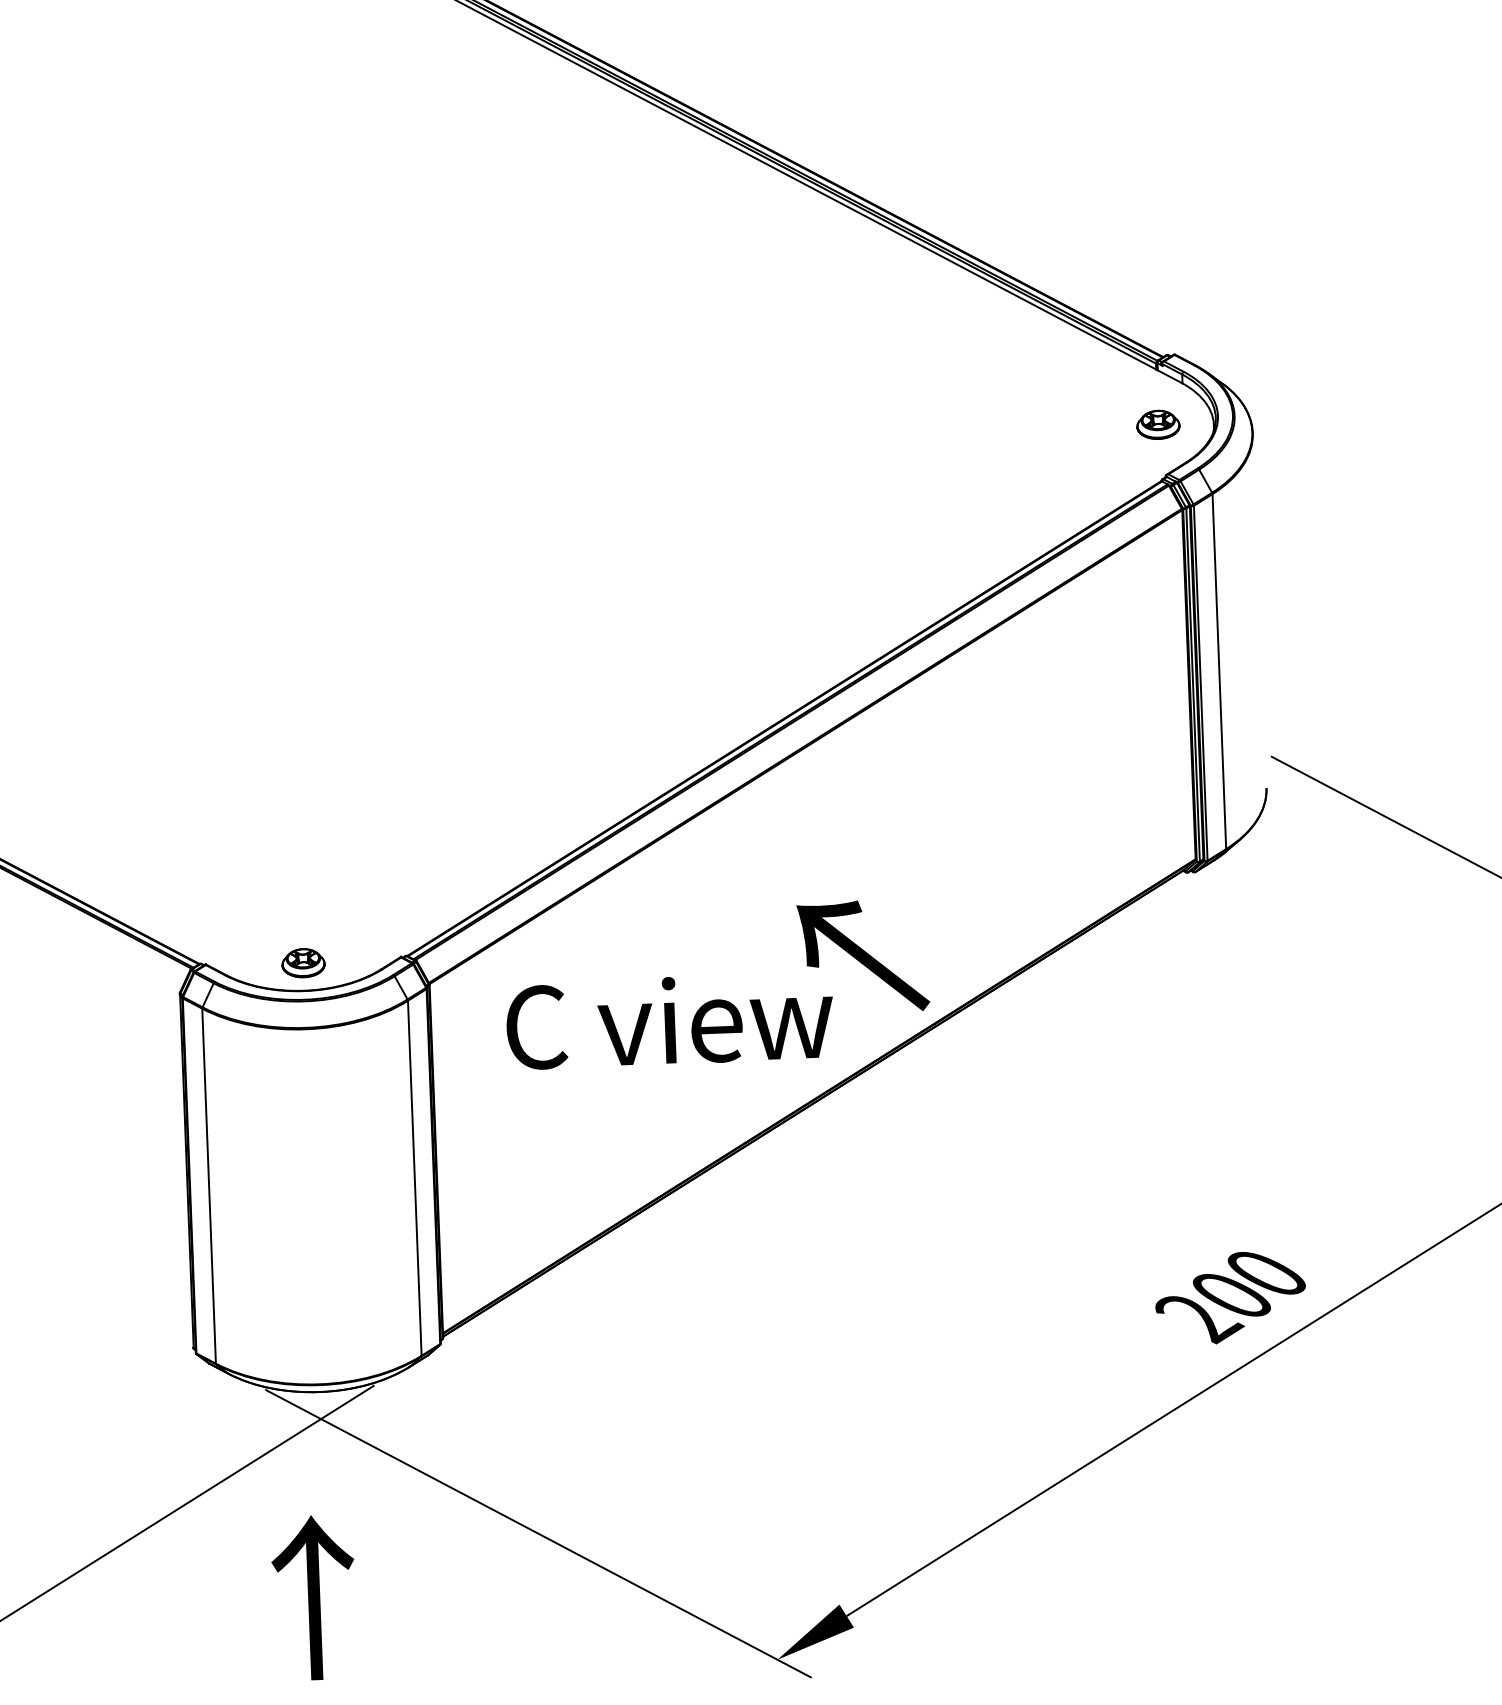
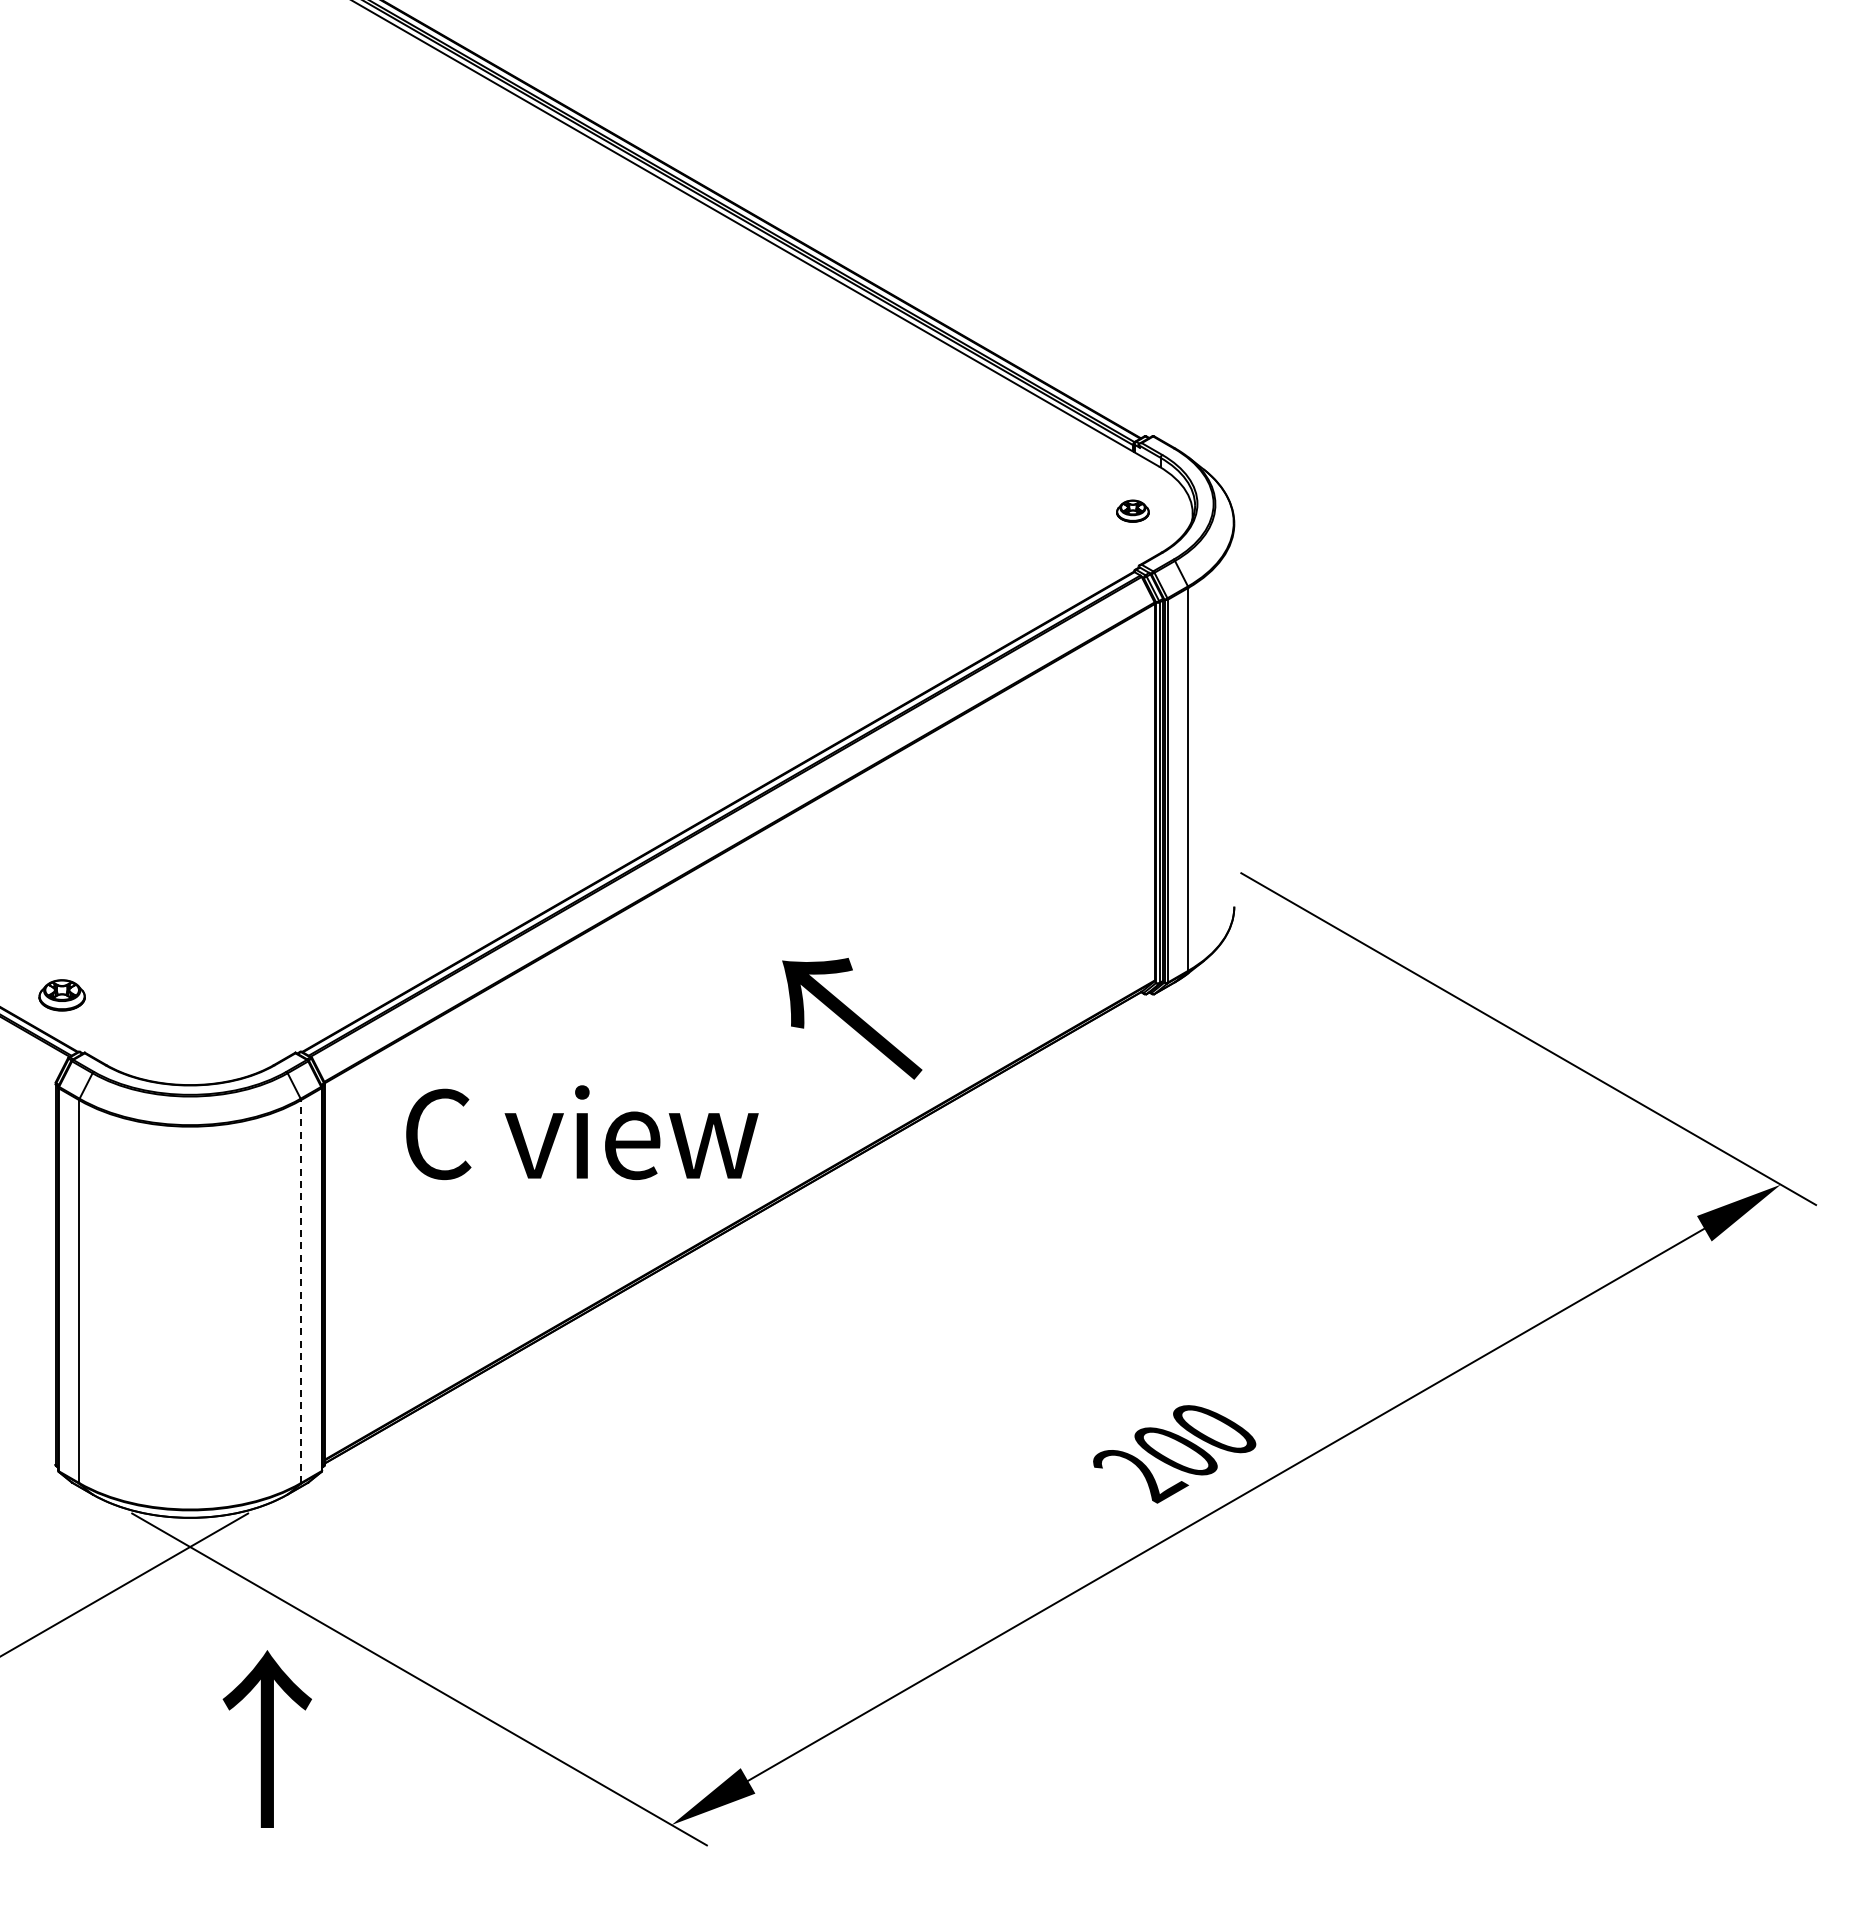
part: (1158, 425) -> (1132, 511), size x0.7
text: (863, 956) -> (852, 1018), moved
part: (302, 963) -> (61, 995), moved
line: (415, 1178) -> (301, 1291), solid -> dashed
text: (313, 1597) -> (266, 1738), moved

